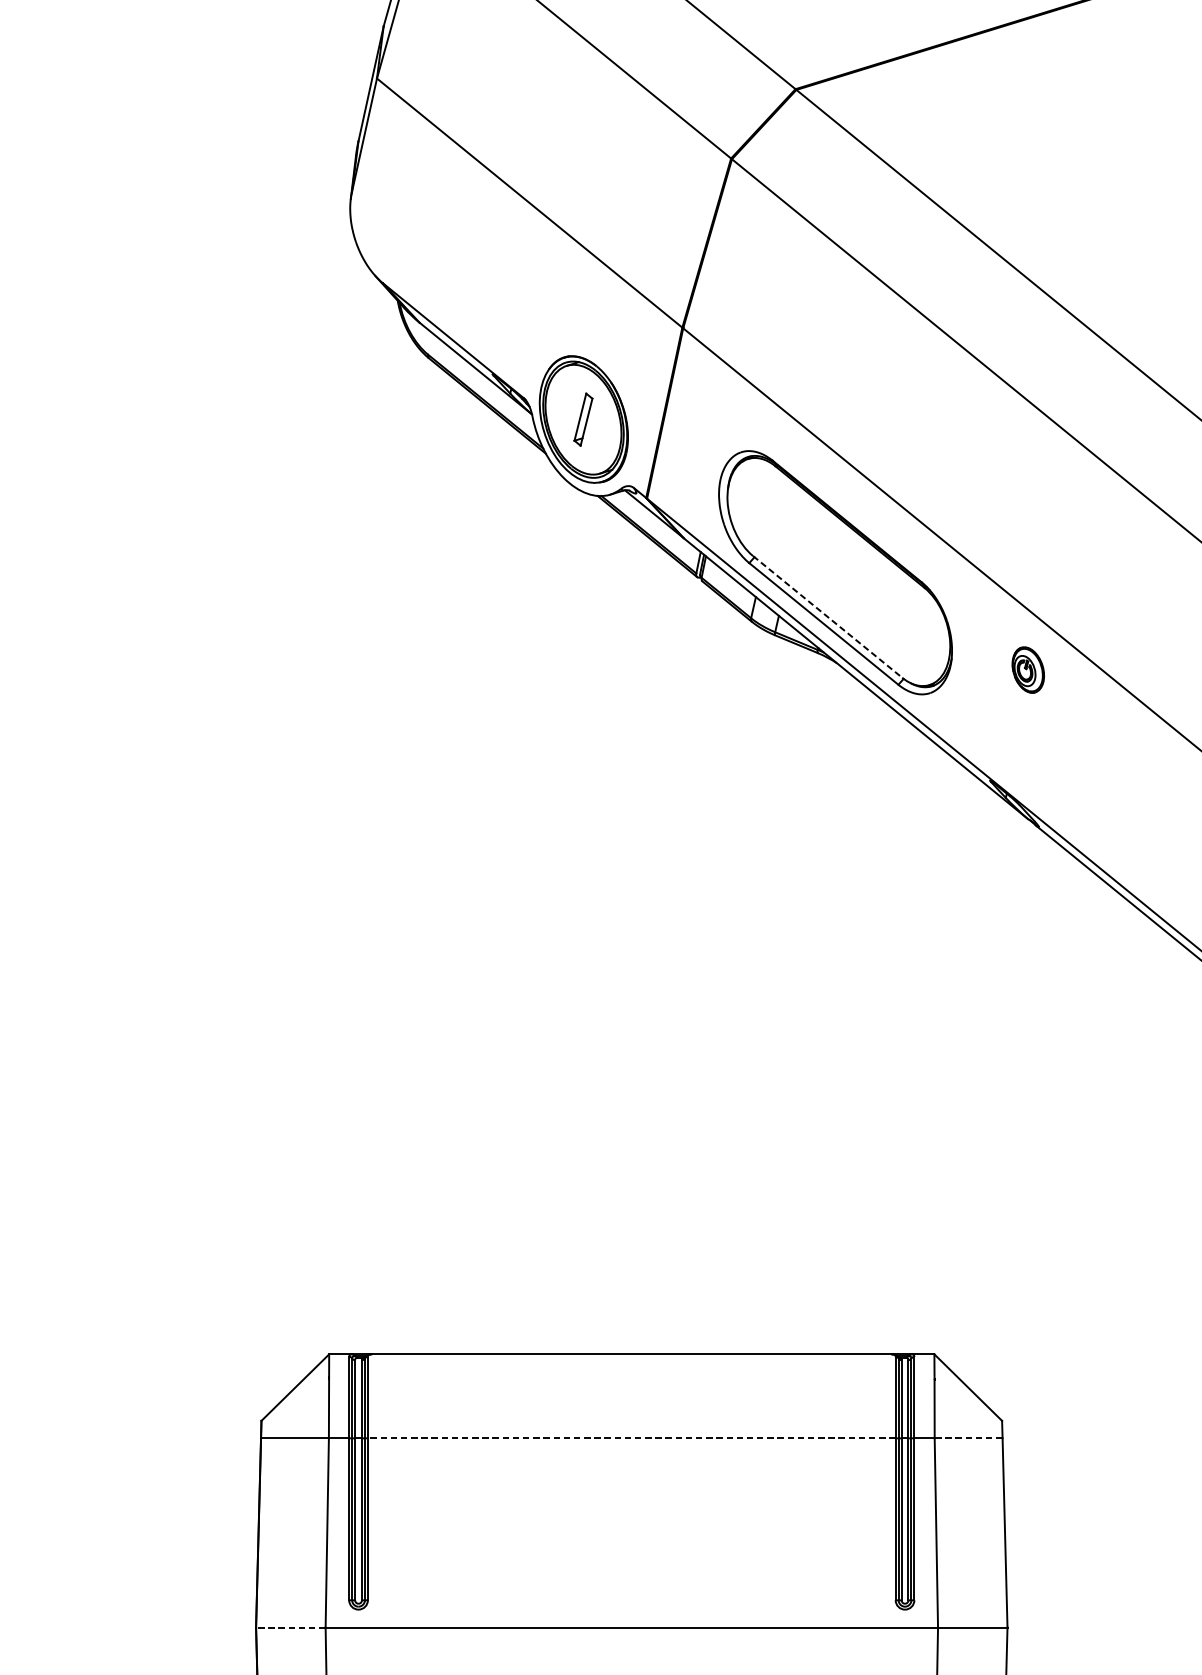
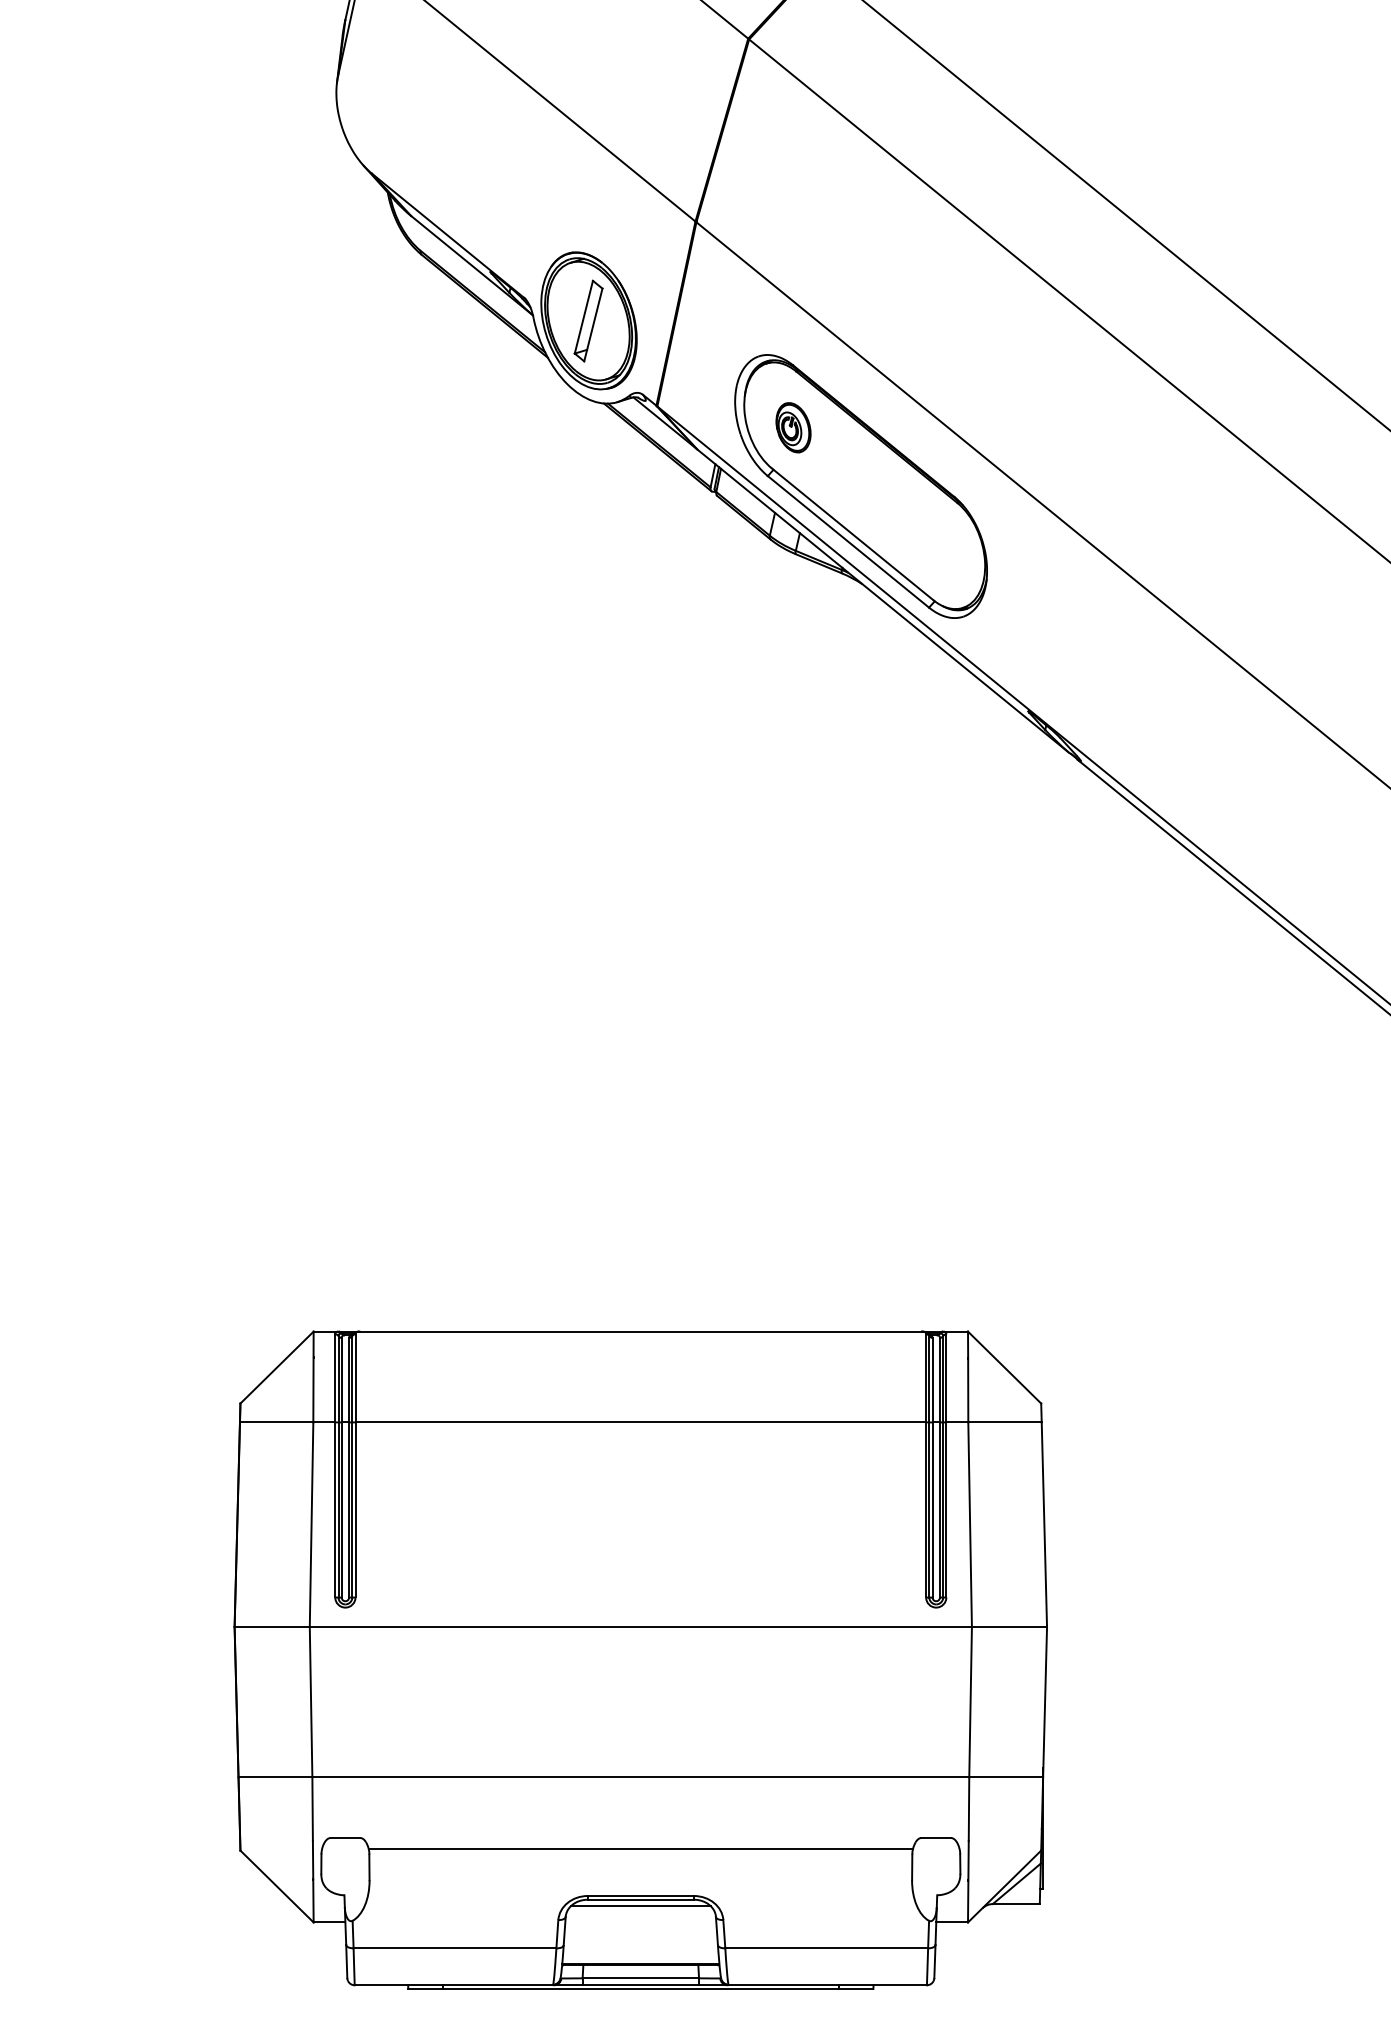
part: (583, 419) -> (588, 320), size x1.43
line: (828, 617) -> (853, 534), dashed -> solid
part: (1028, 669) -> (793, 427), moved
line: (631, 1438) -> (640, 1422), dashed -> solid
line: (969, 1438) -> (1005, 1422), dashed -> solid
line: (291, 1628) -> (272, 1627), dashed -> solid

